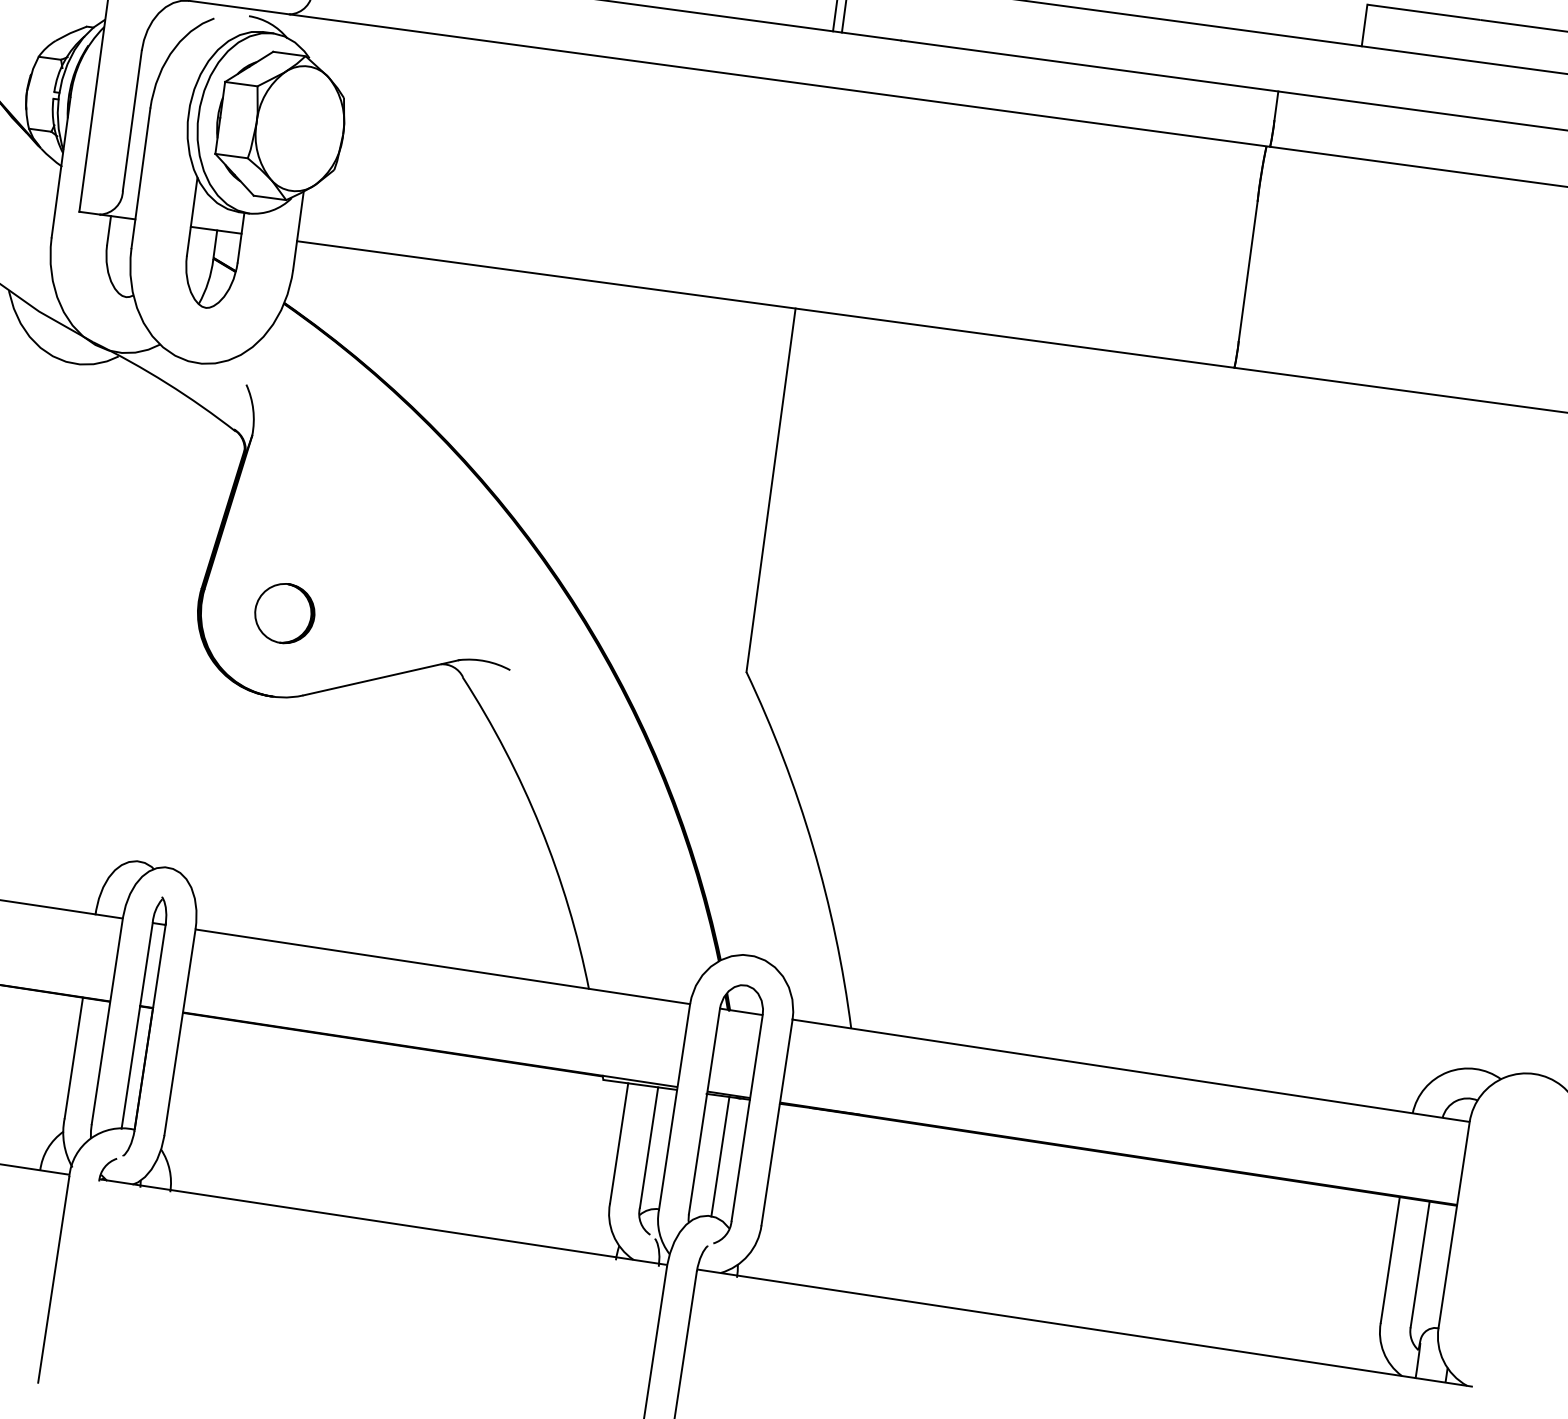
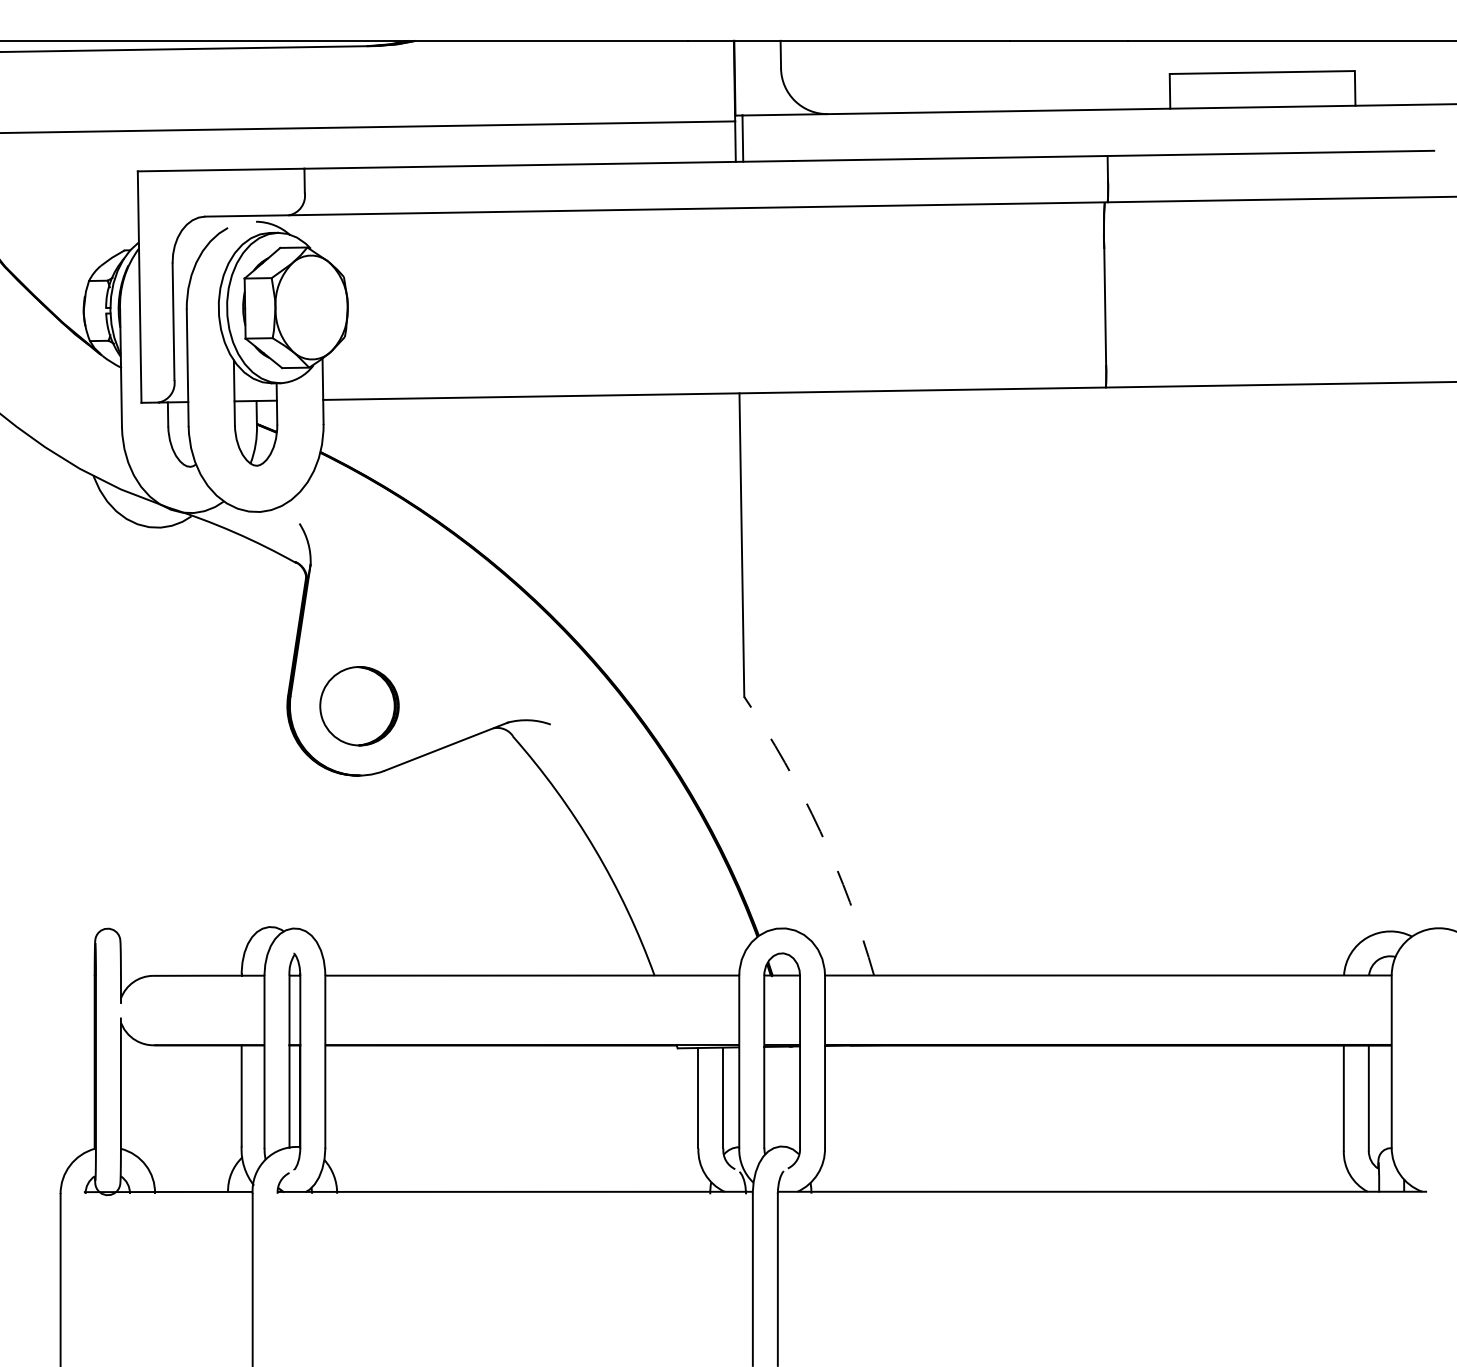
part: (283, 612) -> (358, 705), size x1.6
arc: (813, 846) -> (820, 831), solid -> dashed
line: (719, 1156) -> (782, 1096), removed

